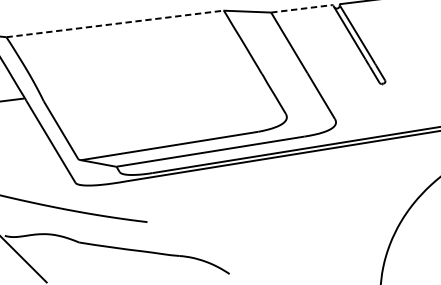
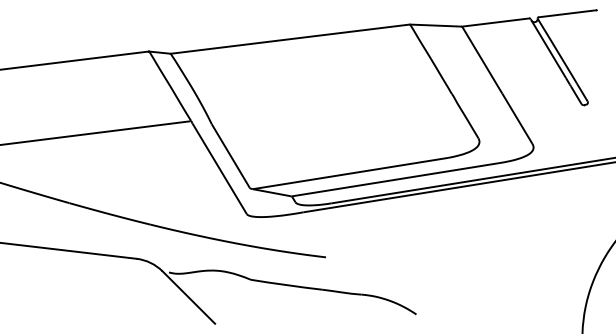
line: (301, 8) -> (495, 22), dashed -> solid
line: (115, 24) -> (290, 39), dashed -> solid

